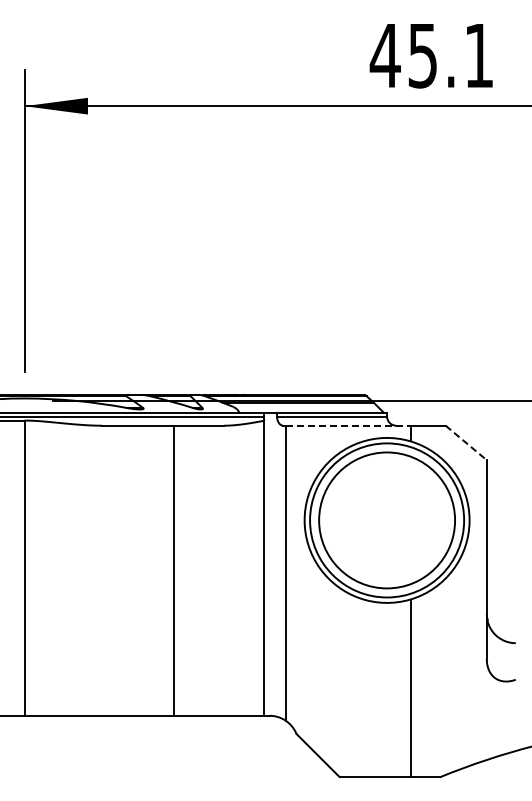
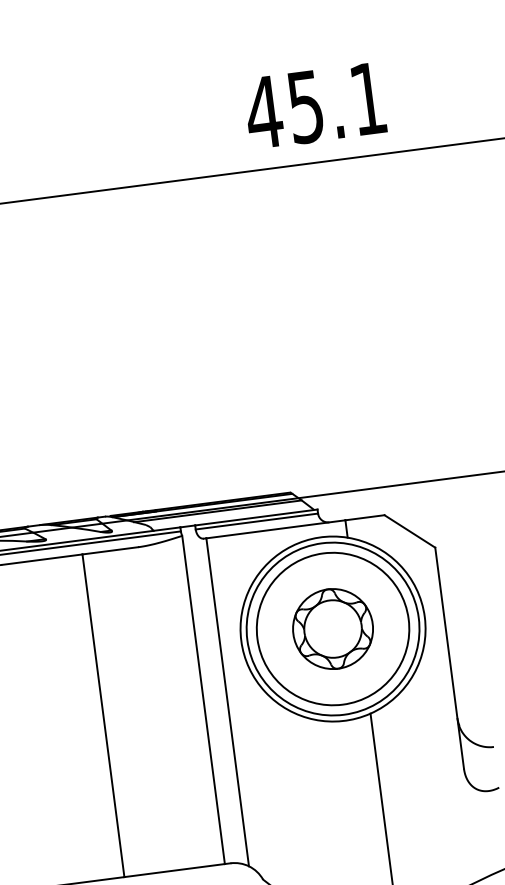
line: (348, 425) -> (276, 529), dashed -> solid
line: (466, 442) -> (410, 530), dashed -> solid
part: (386, 520) -> (332, 629), added

